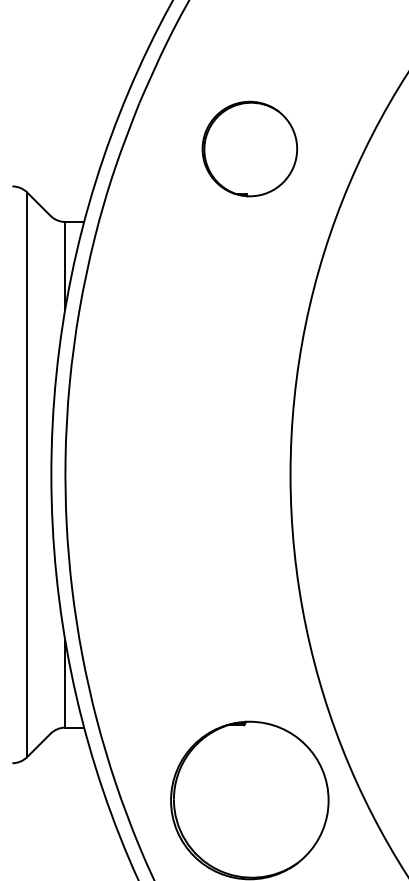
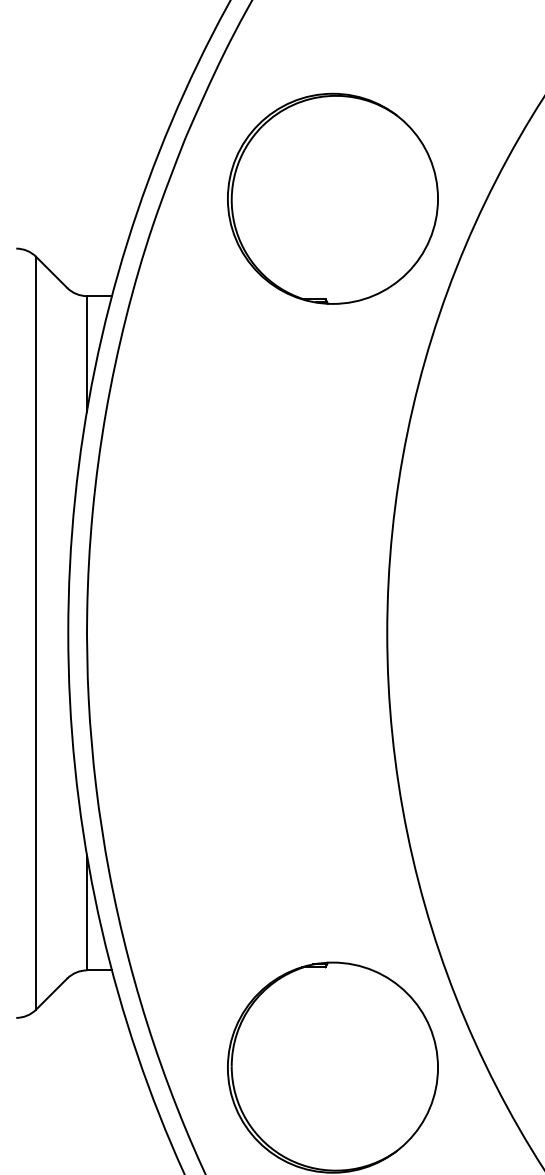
part: (249, 148) -> (332, 198), size x1.67

